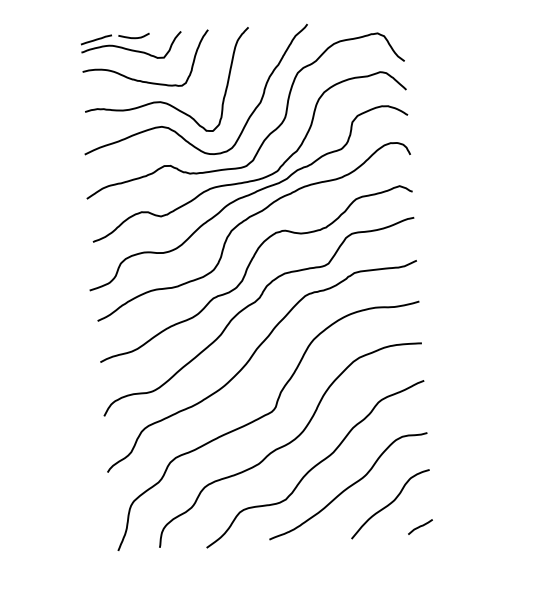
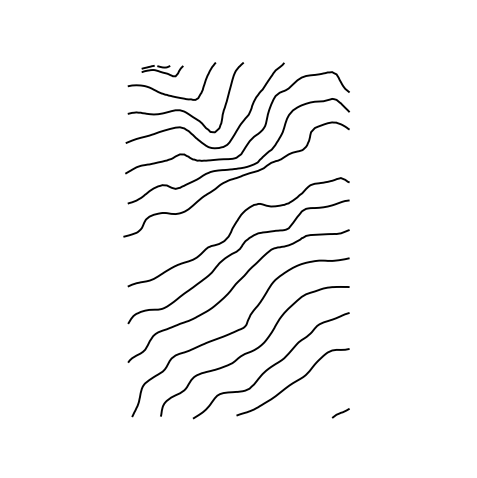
part: (131, 46) -> (162, 70), size x0.6
curve: (247, 220) -> (234, 195), removed
curve: (389, 503) -> (320, 395), removed

